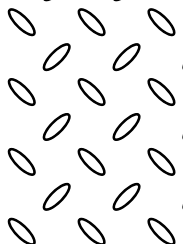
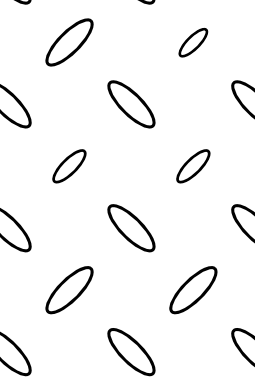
part: (126, 57) -> (193, 43), size x0.6
part: (56, 126) -> (69, 165), size x0.7
part: (126, 126) -> (193, 165), size x0.7

